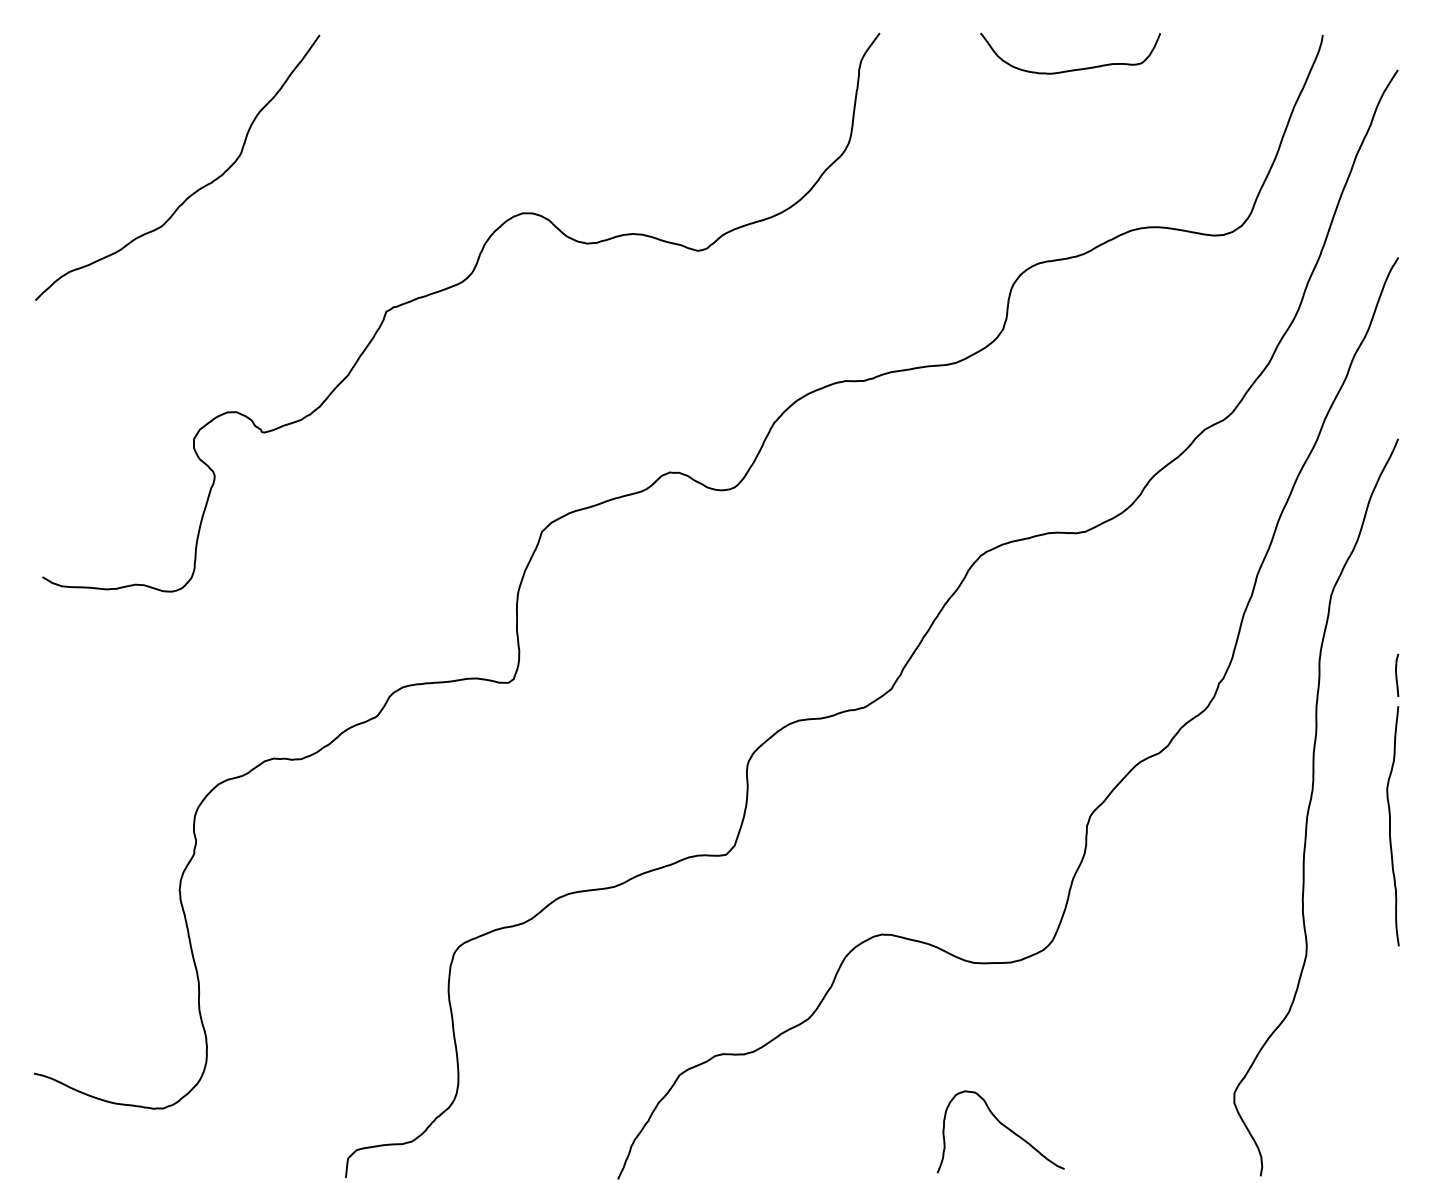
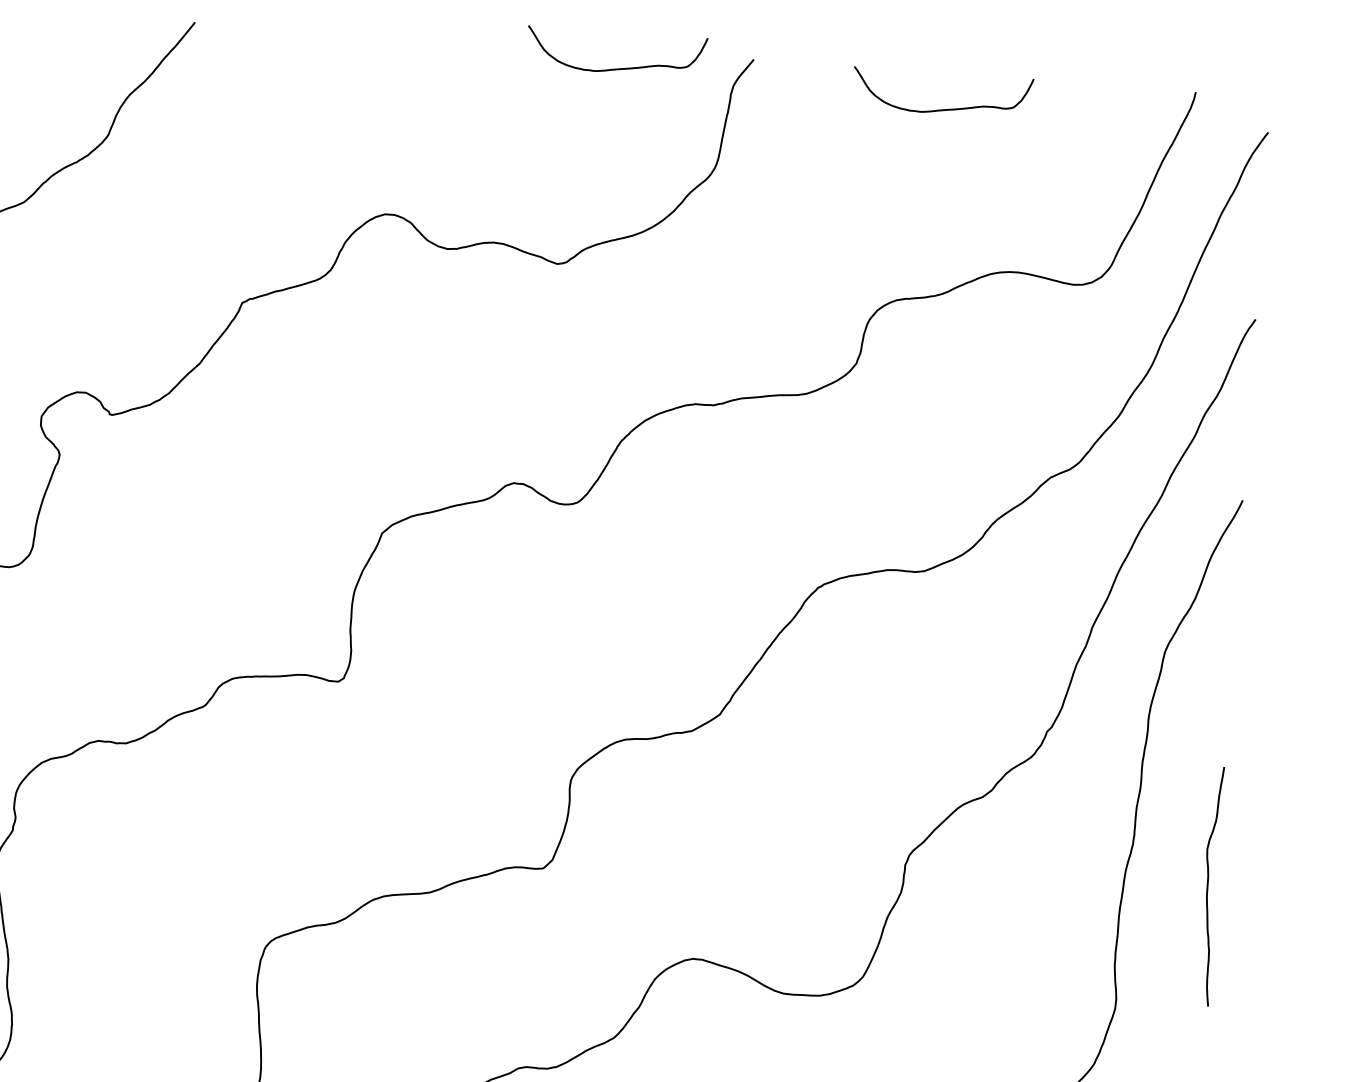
curve: (742, 51) -> (615, 68), added
curve: (1397, 674) -> (1225, 735), removed

